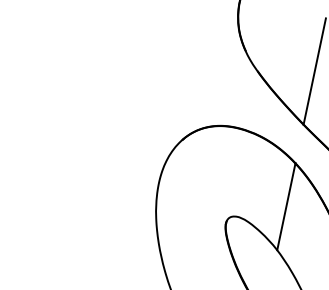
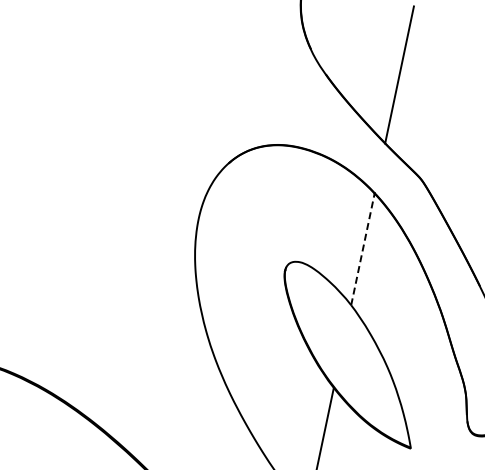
line: (286, 206) -> (363, 248), solid -> dashed

